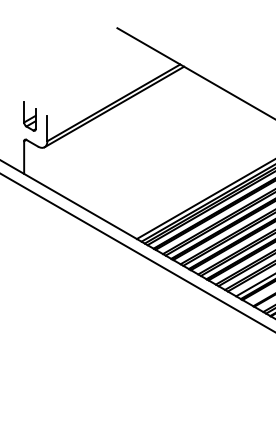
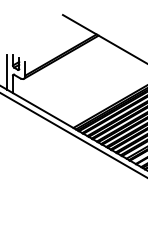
line: (12, 133) -> (6, 71), added

